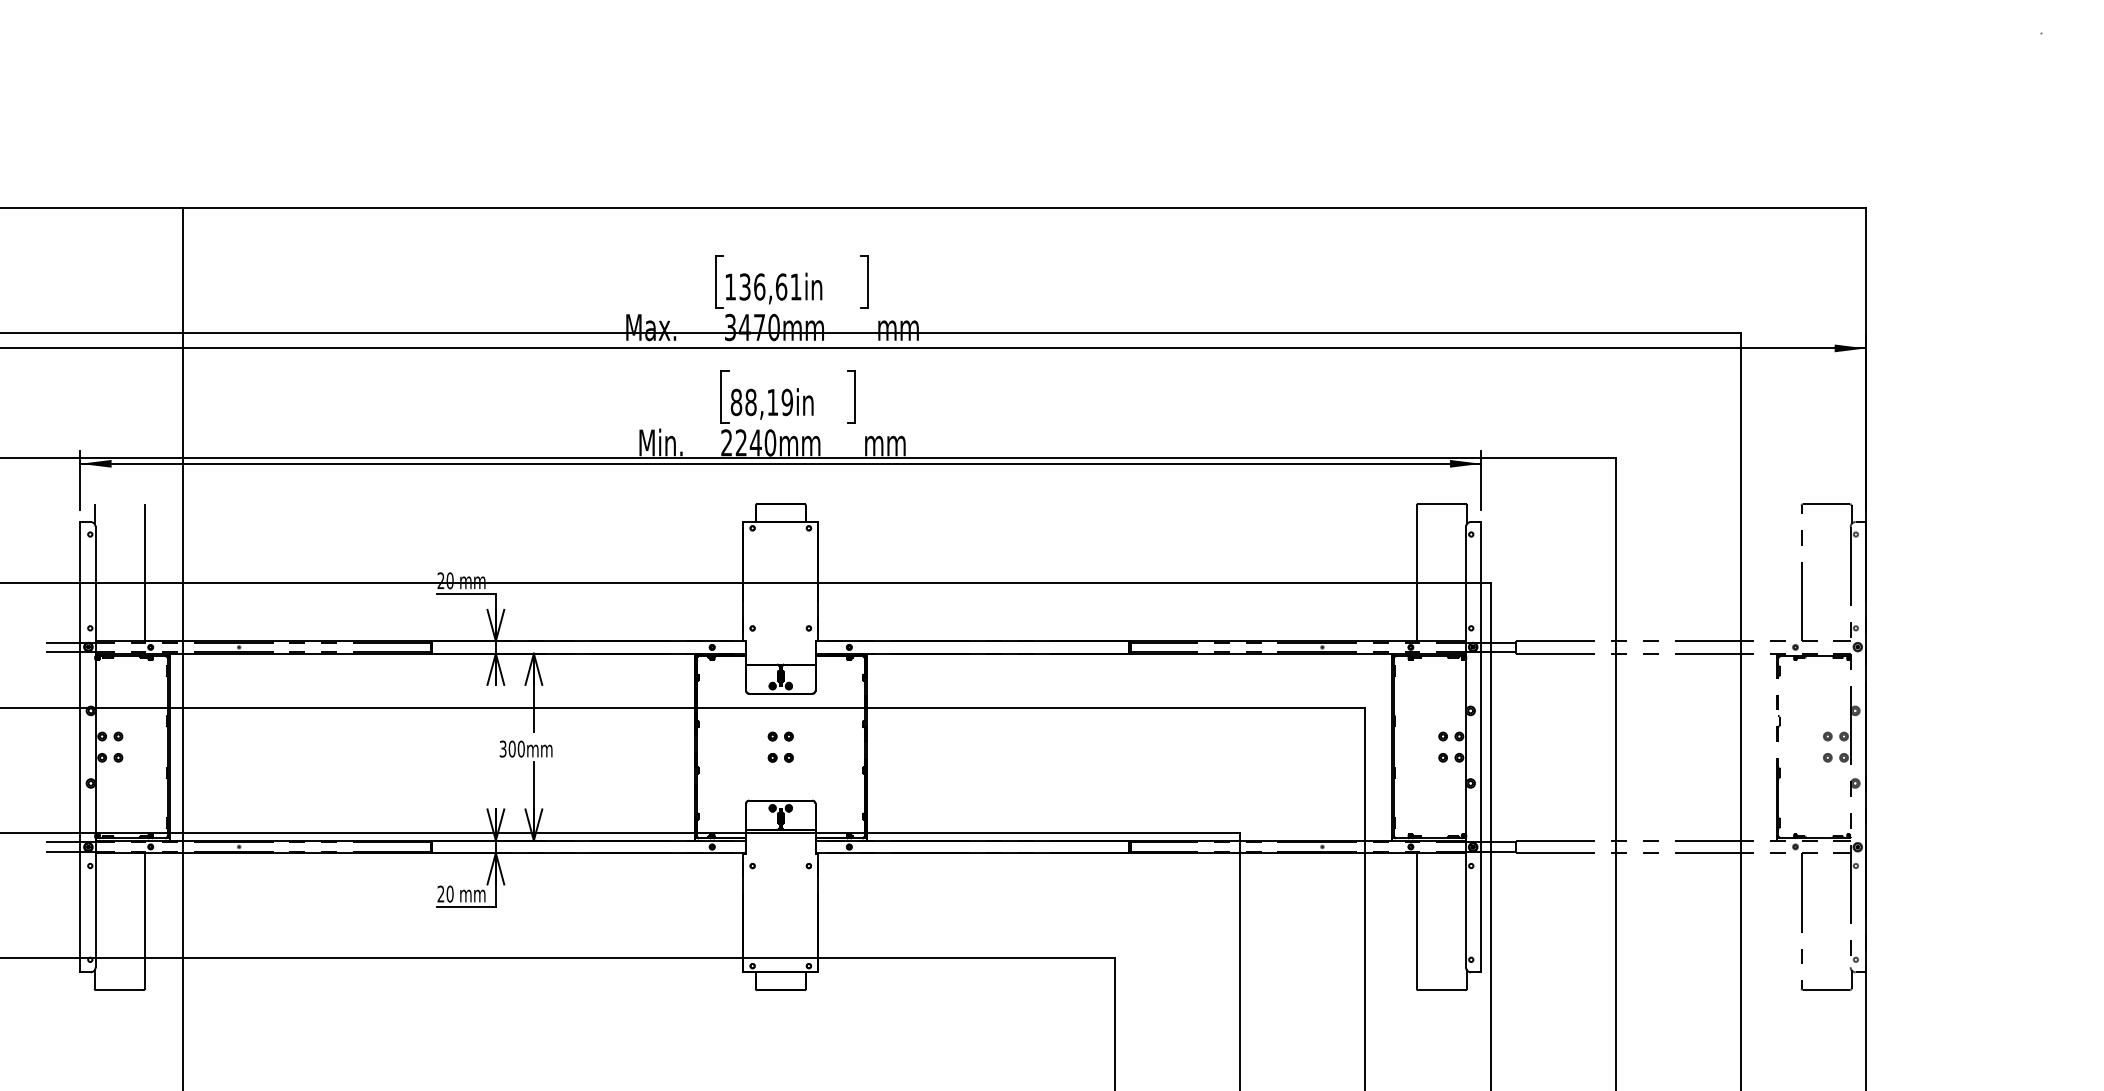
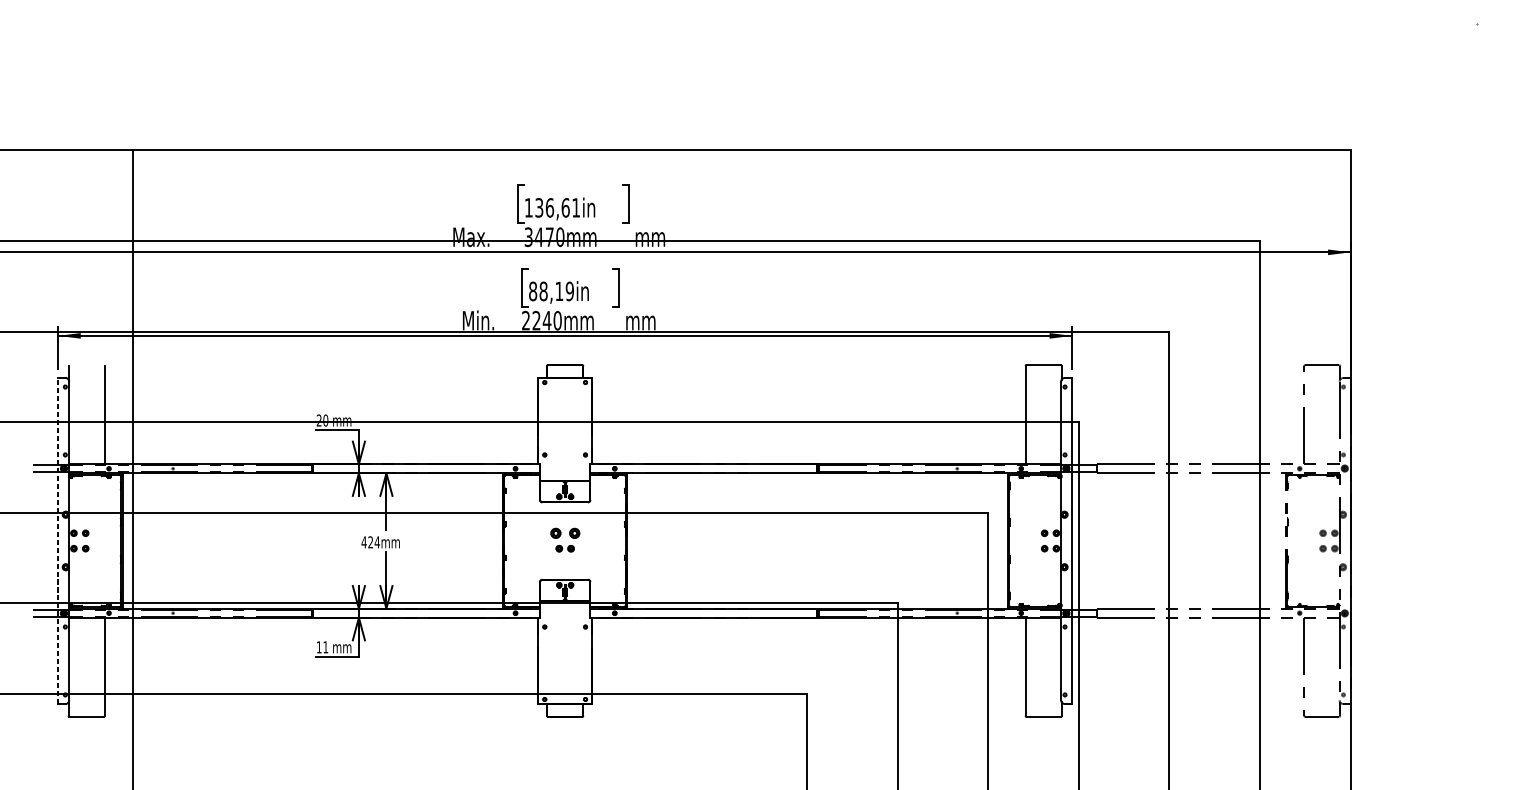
part: (780, 736) -> (564, 533), size x1.6
line: (80, 746) -> (58, 540), solid -> dashed
text: (512, 748) -> (370, 541), 300mm -> 424mm
text: (445, 893) -> (322, 646), 20 -> 11

